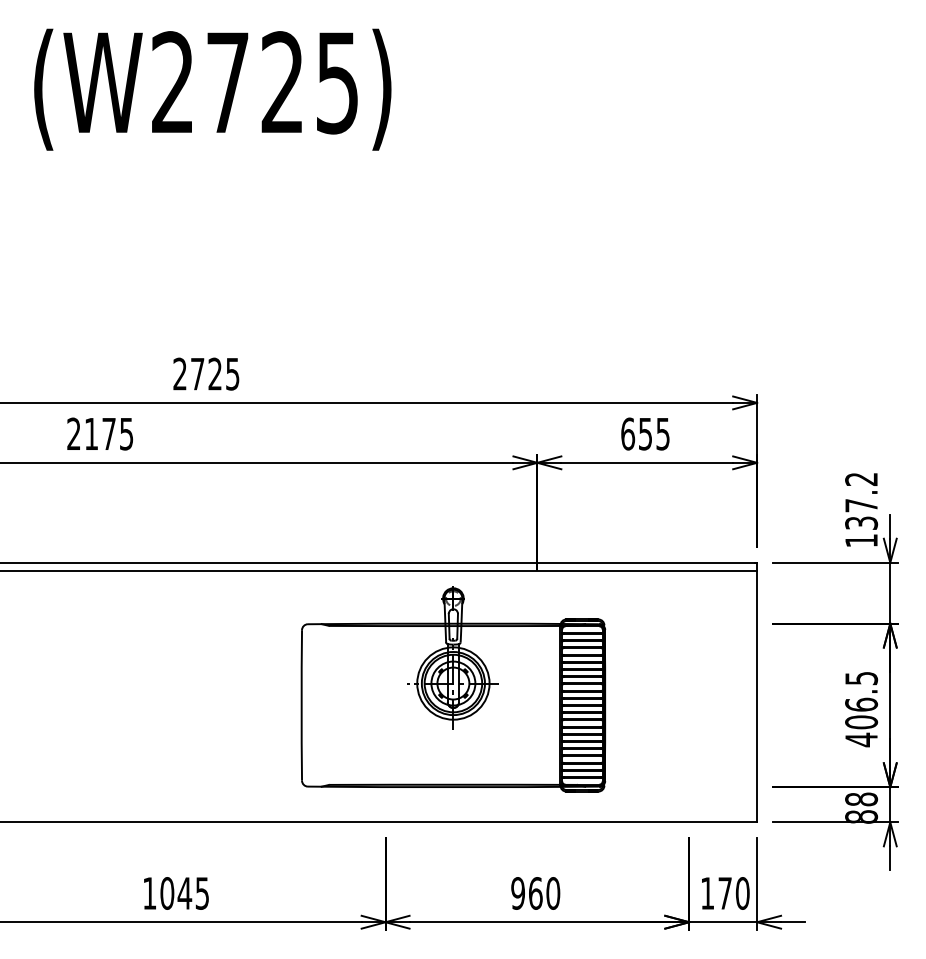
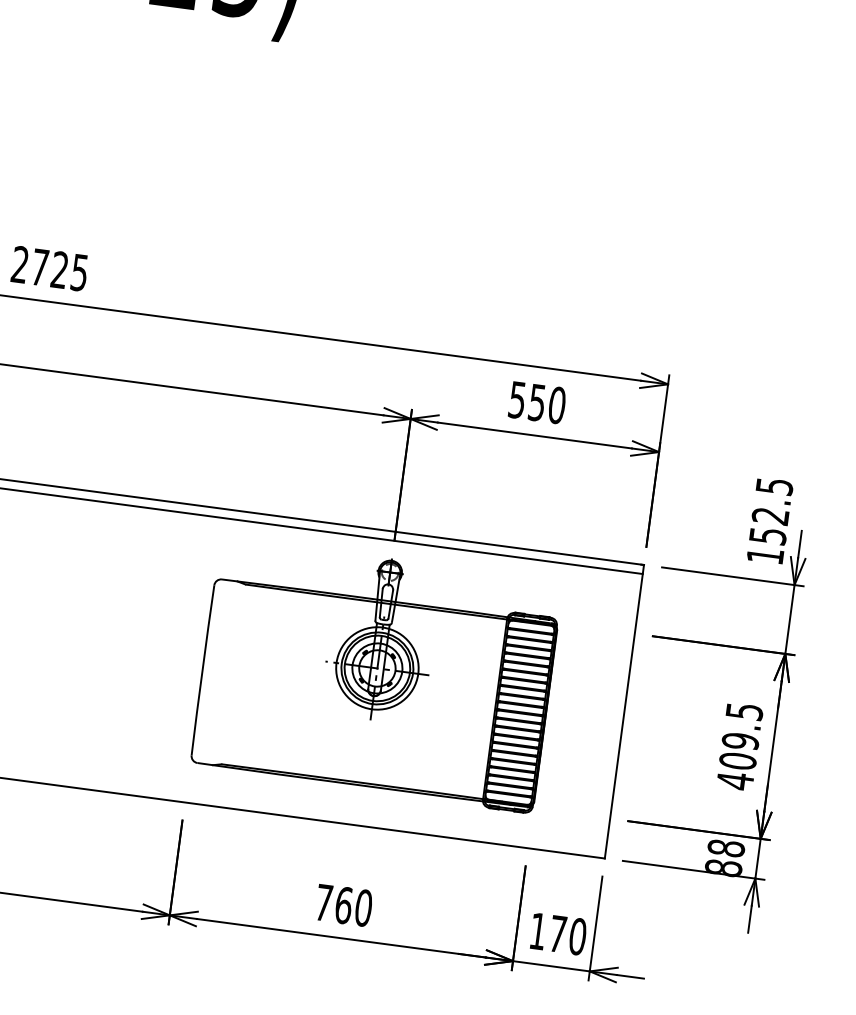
text: (645, 433) -> (537, 402), 655 -> 550
text: (861, 501) -> (771, 511), 137.2 -> 152.5
part: (453, 689) -> (376, 675), moved
text: (861, 704) -> (740, 741), 406.5 -> 409.5
text: (517, 893) -> (323, 902), 960 -> 760

